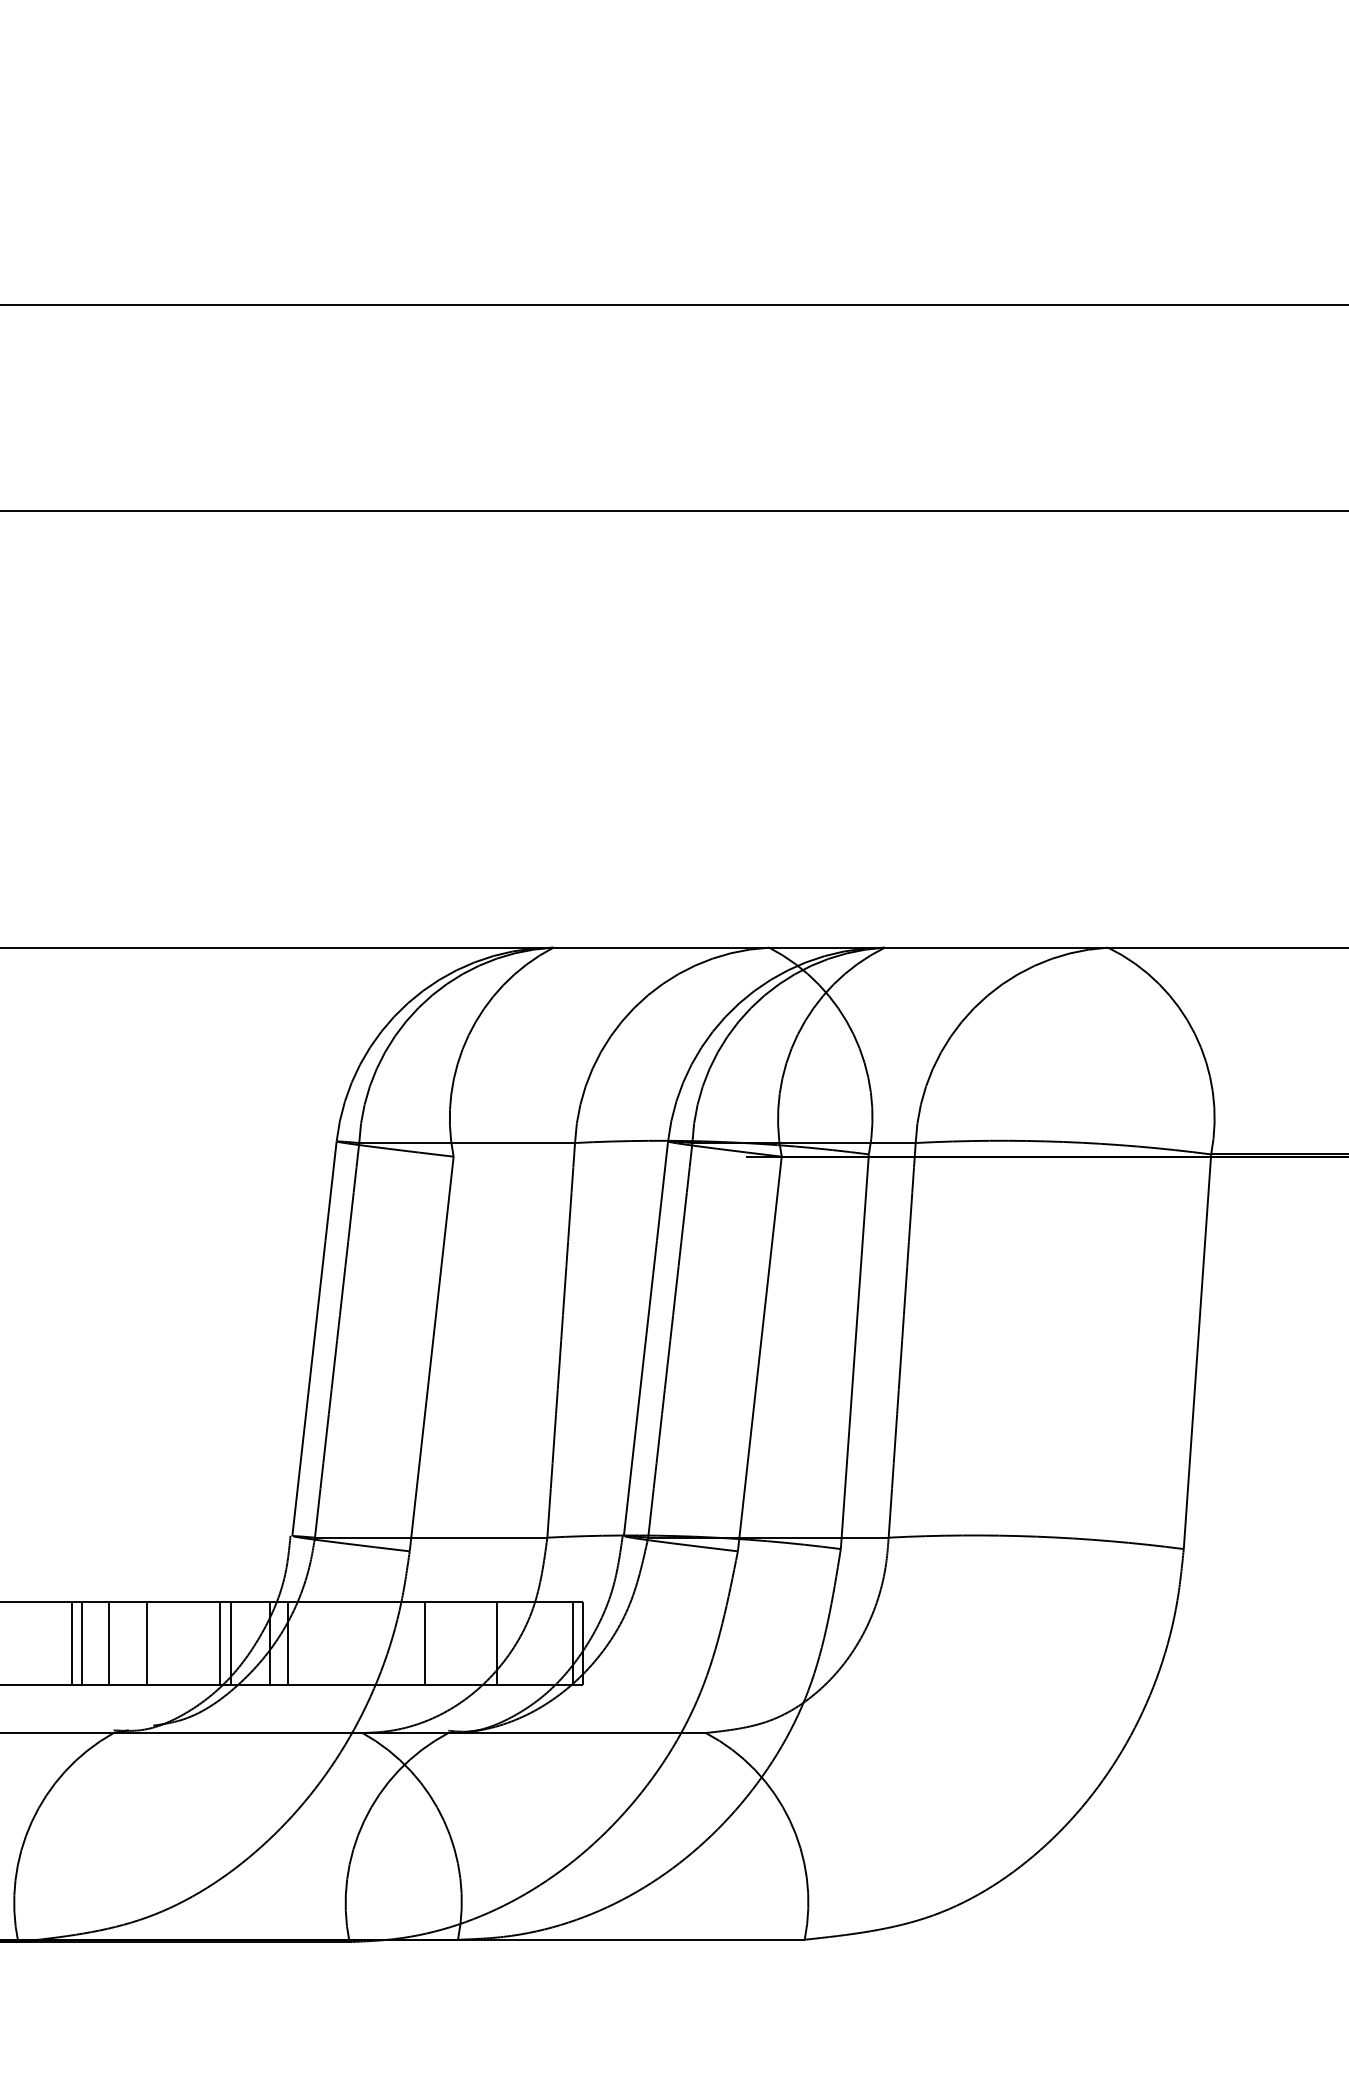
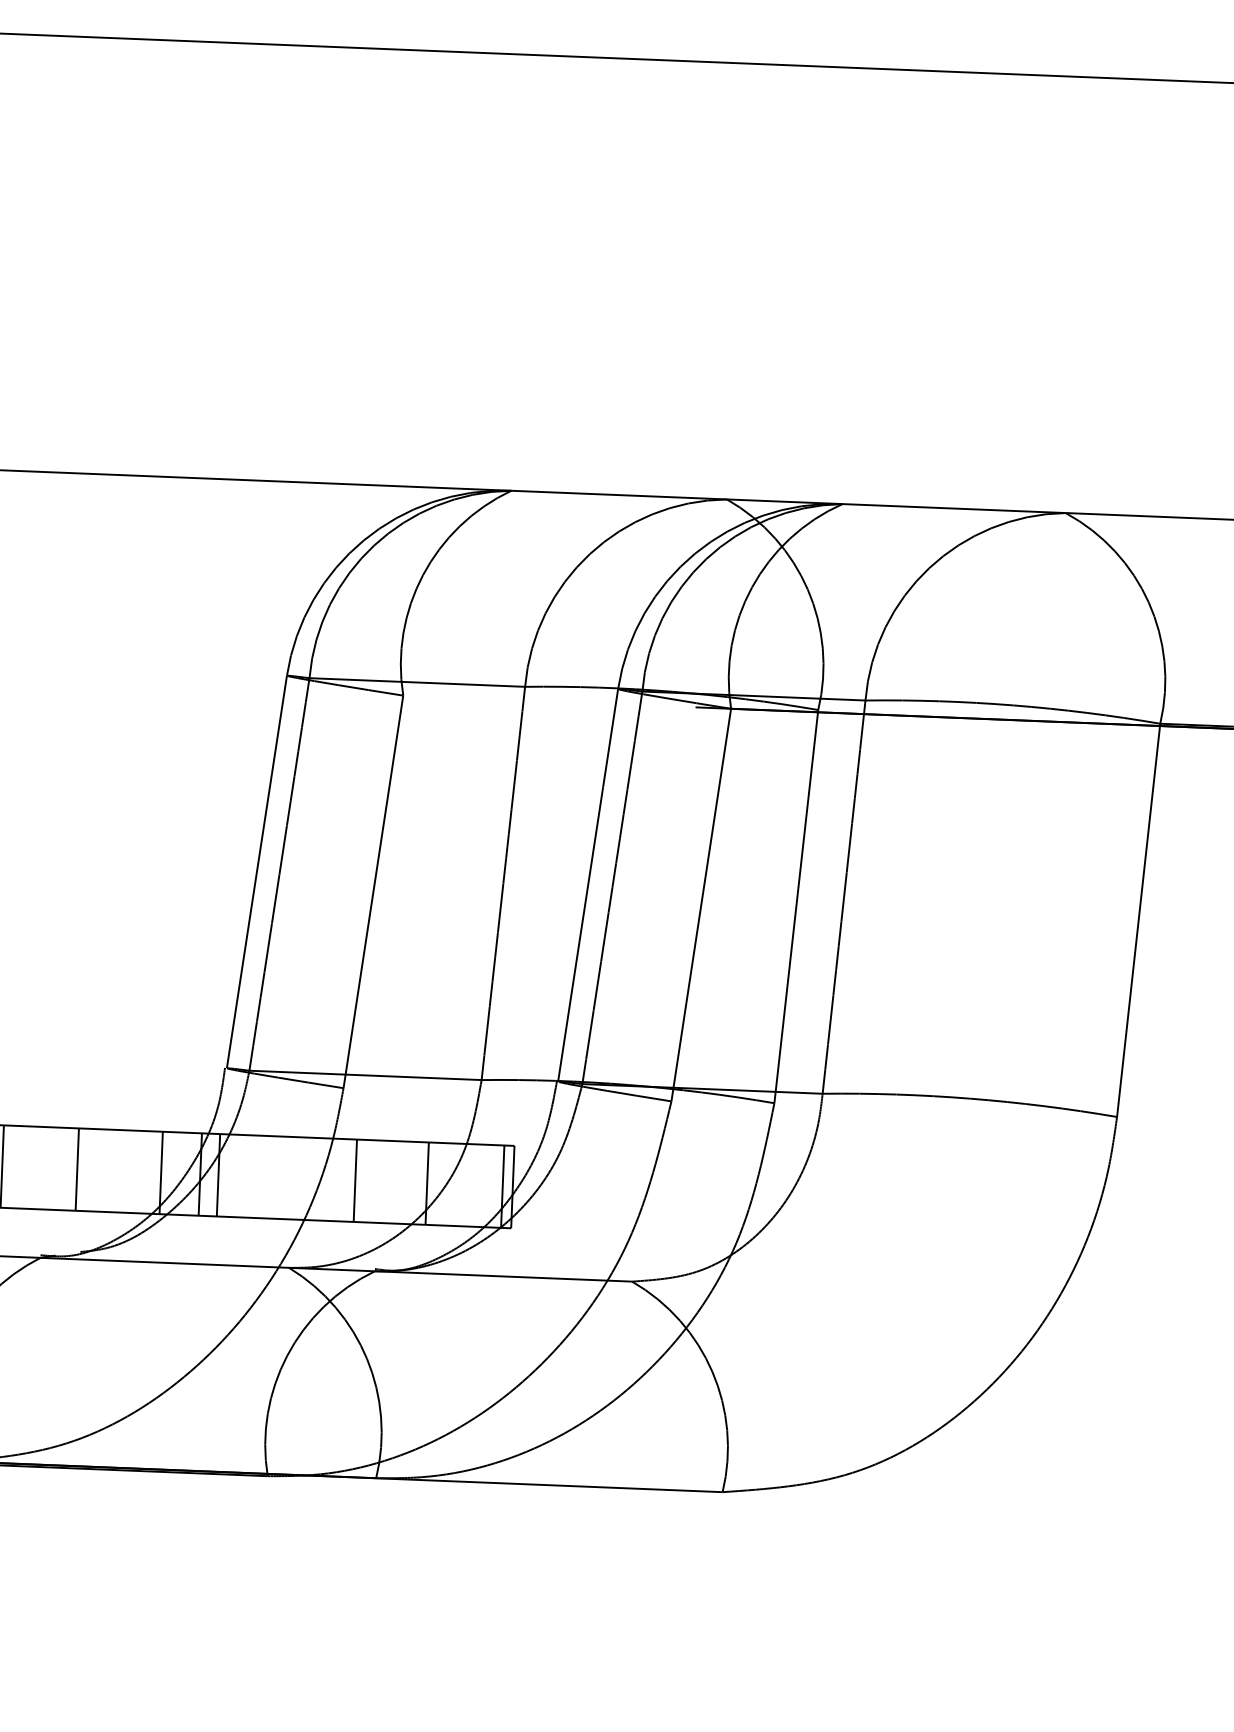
line: (81, 1643) -> (11, 1167), removed
line: (109, 1643) -> (39, 1168), removed
line: (220, 1643) -> (150, 1172), removed

